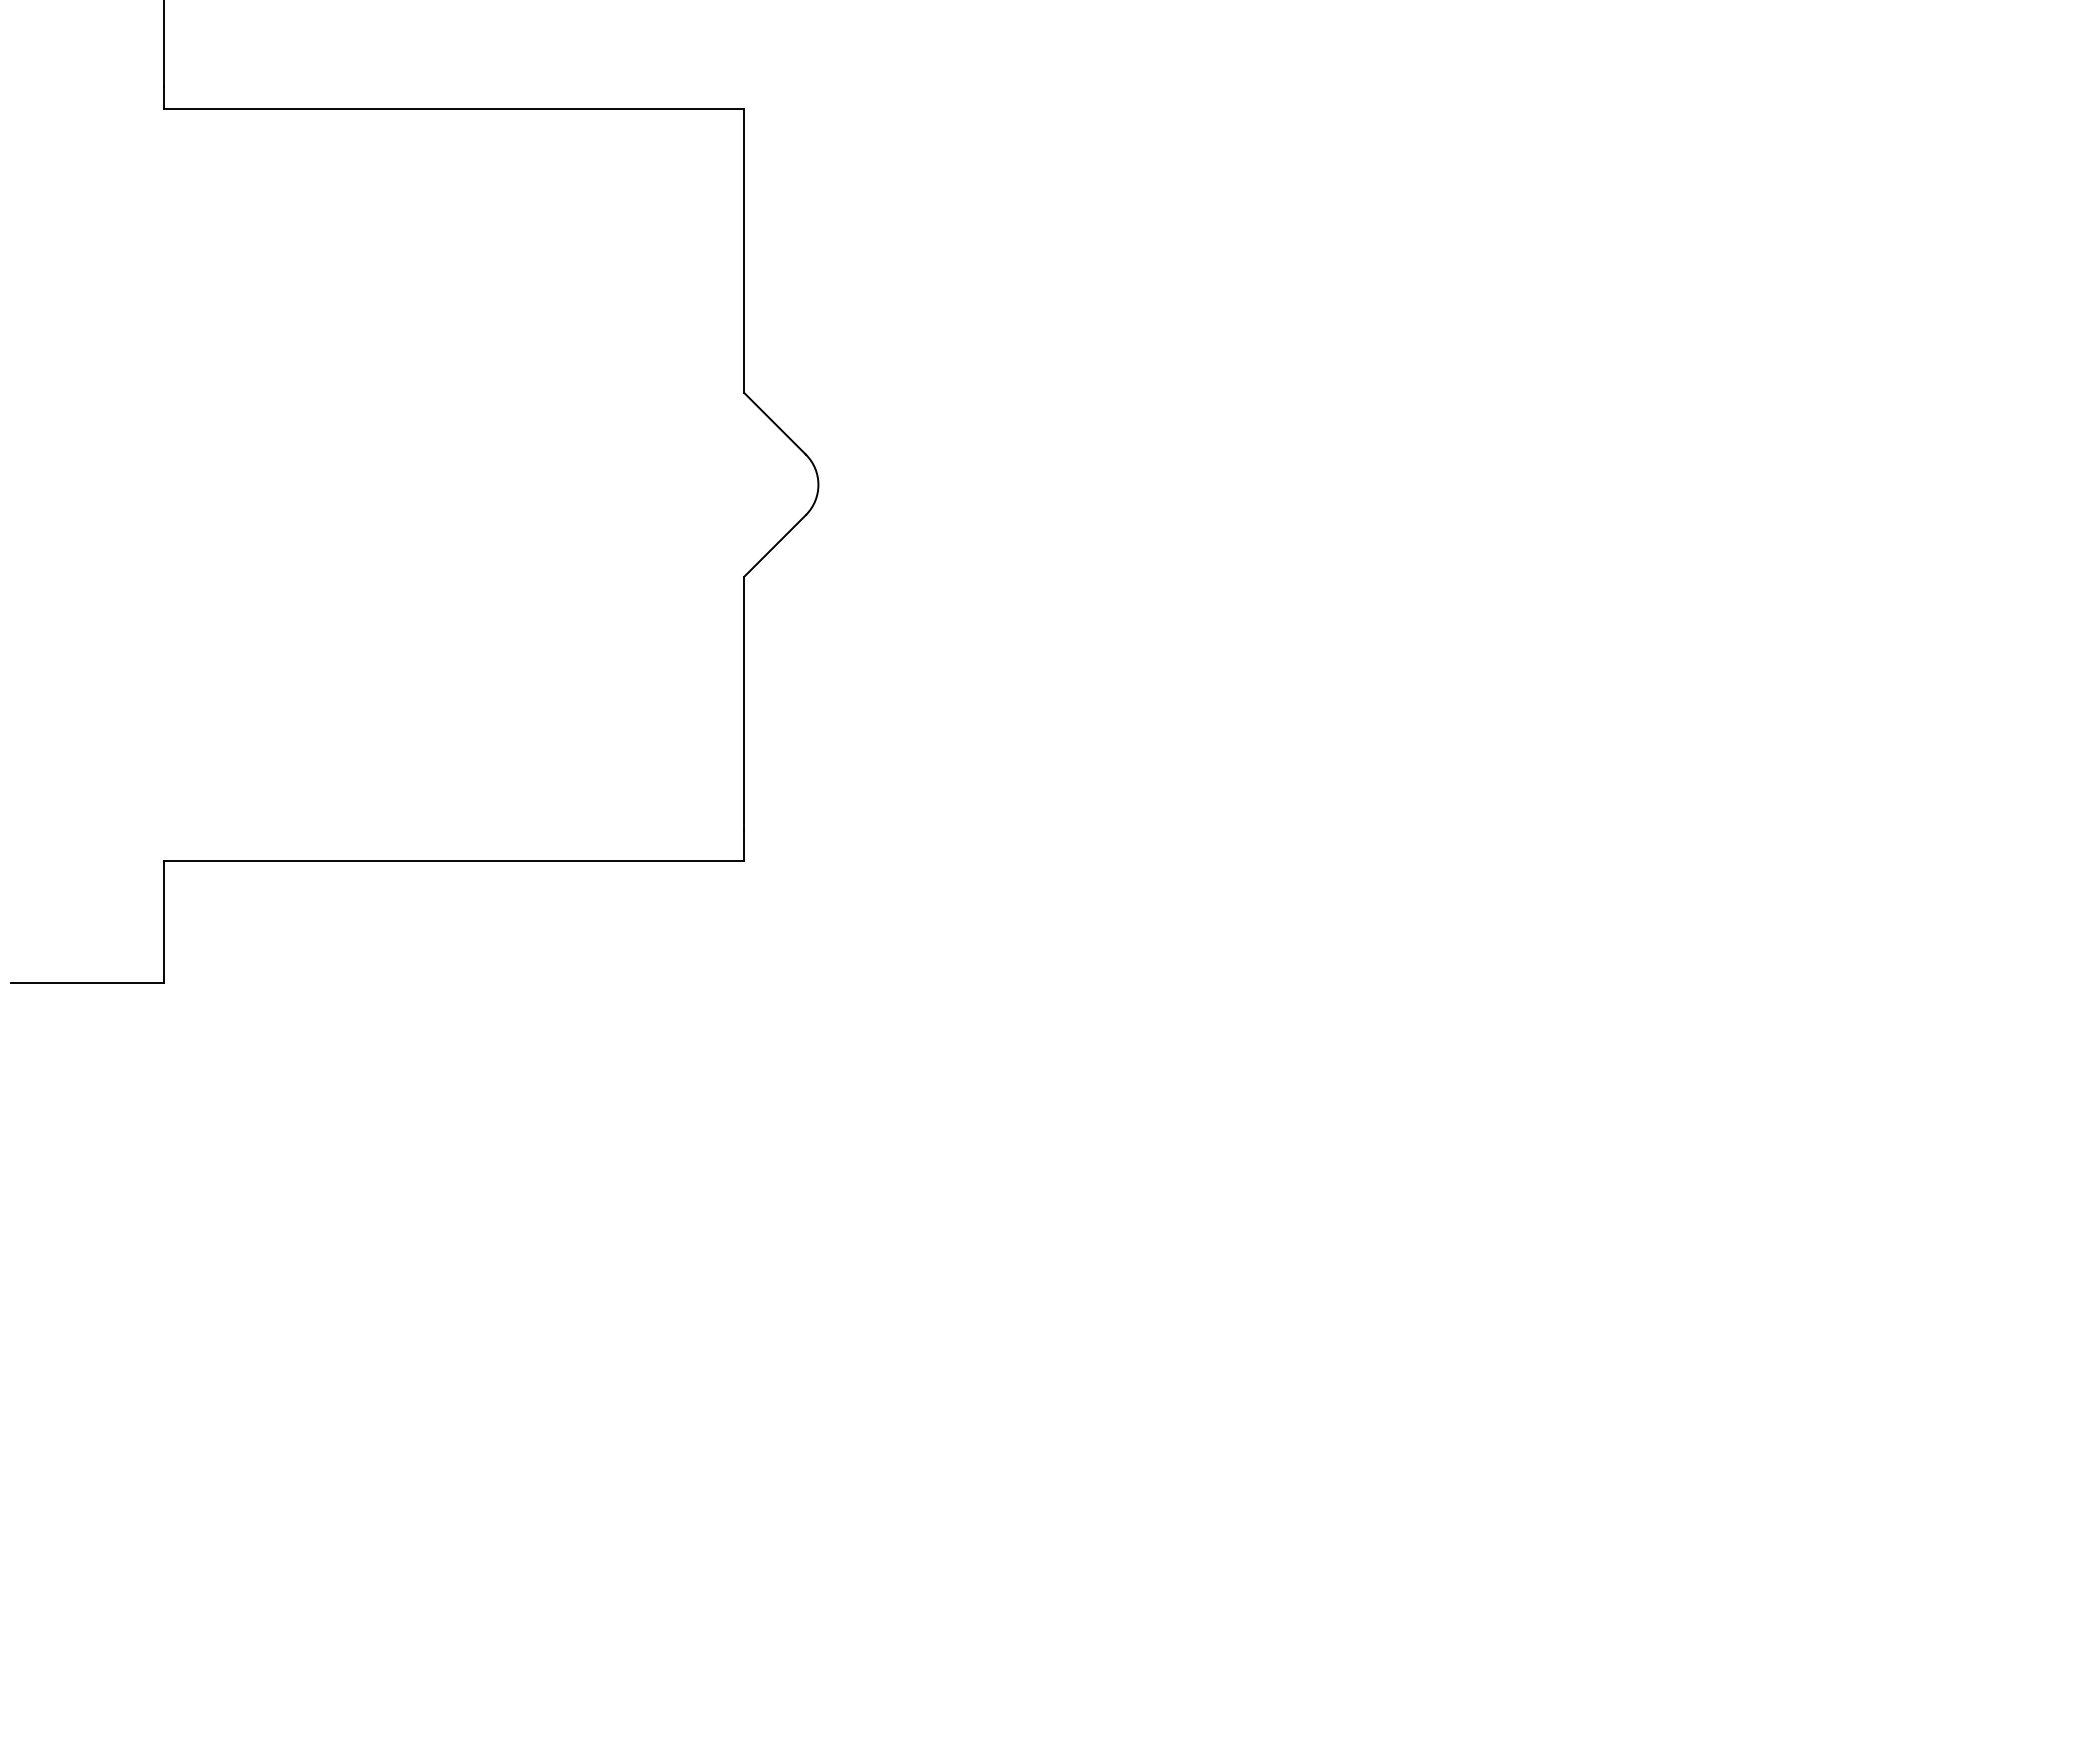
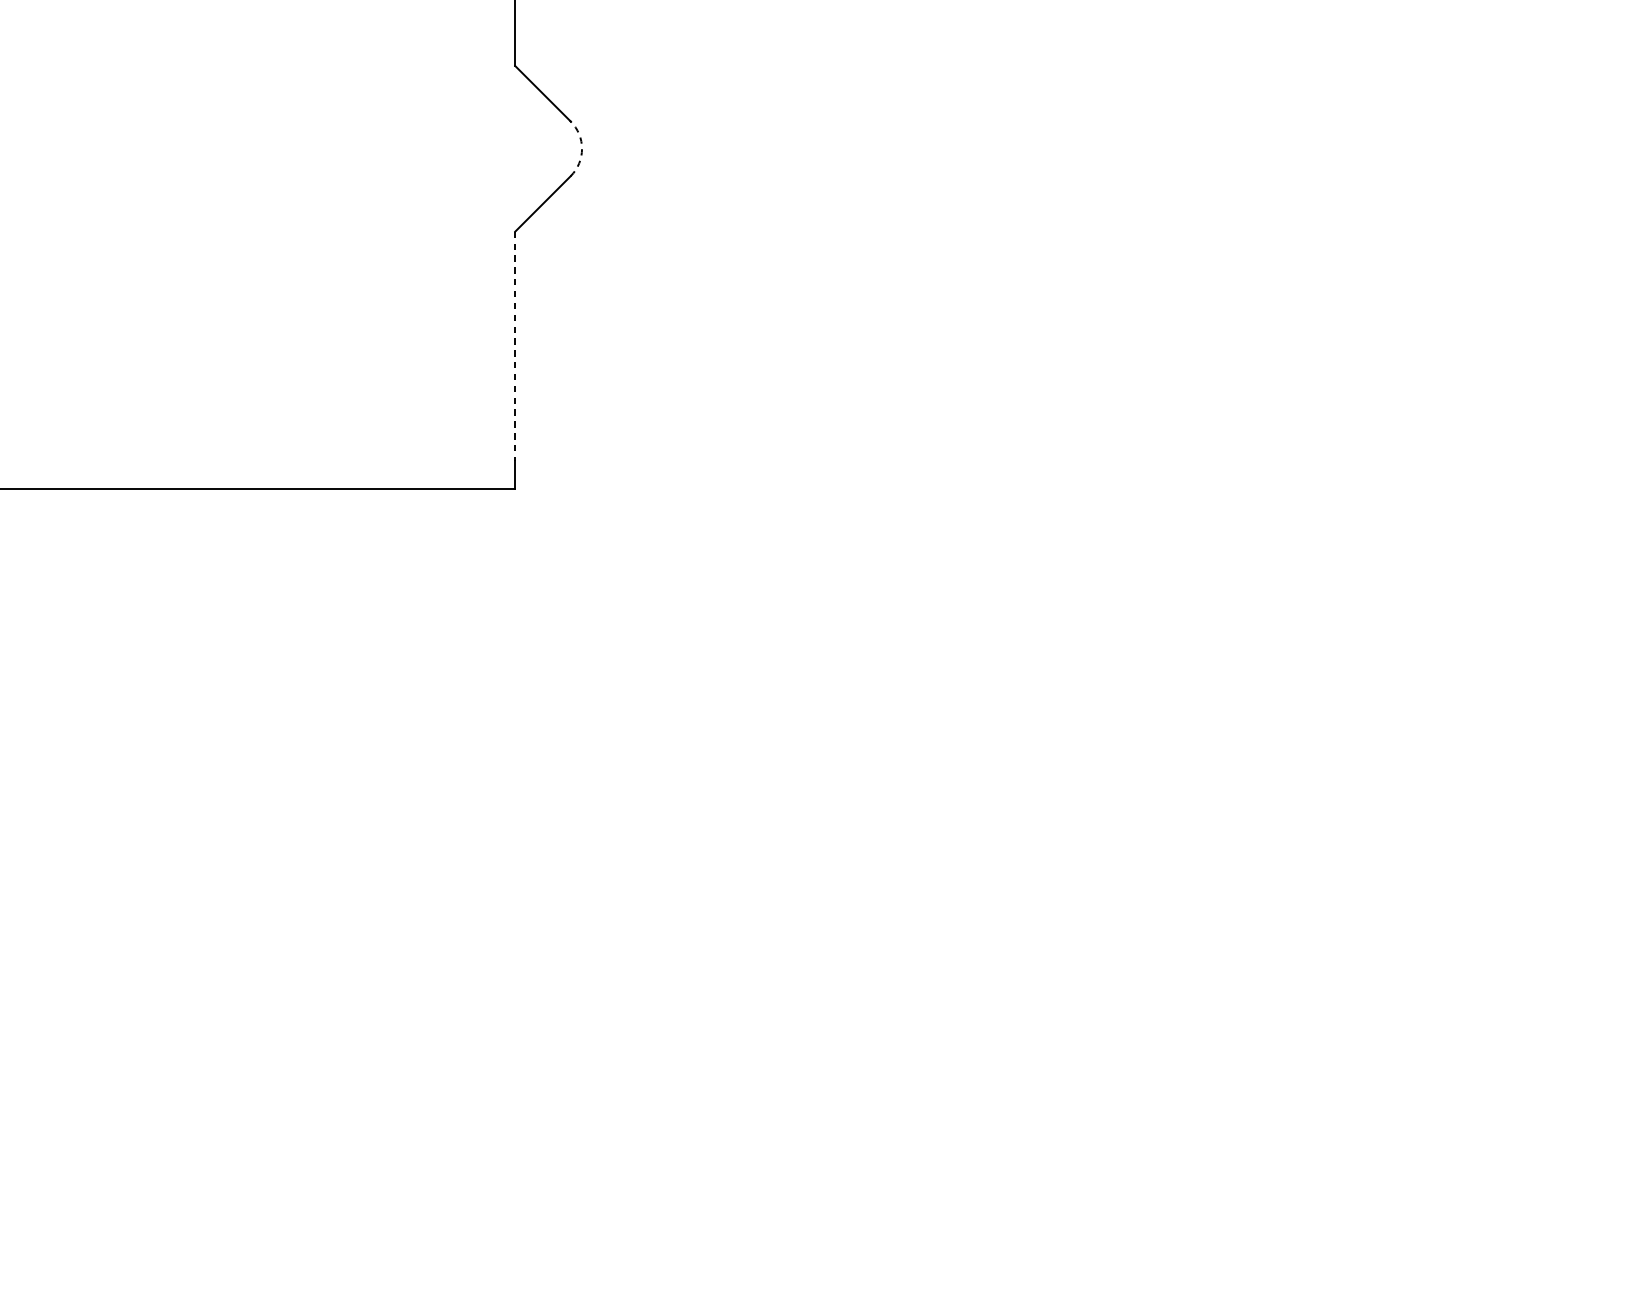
arc: (818, 484) -> (582, 148), solid -> dashed
line: (744, 703) -> (515, 346), solid -> dashed

